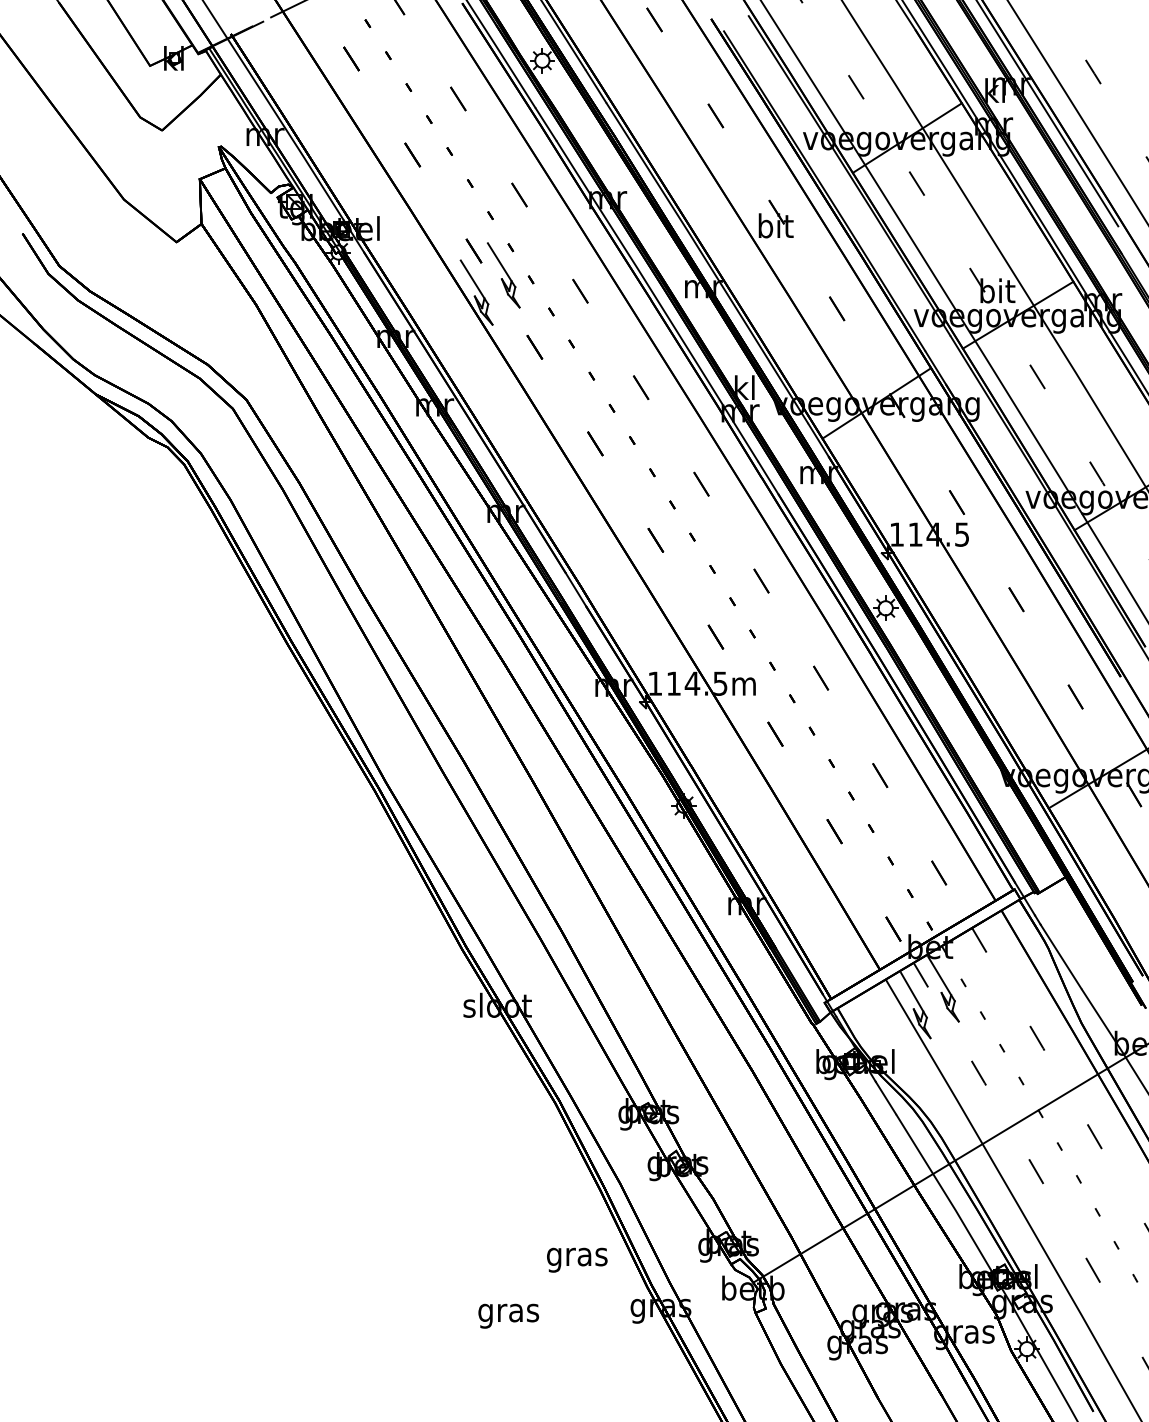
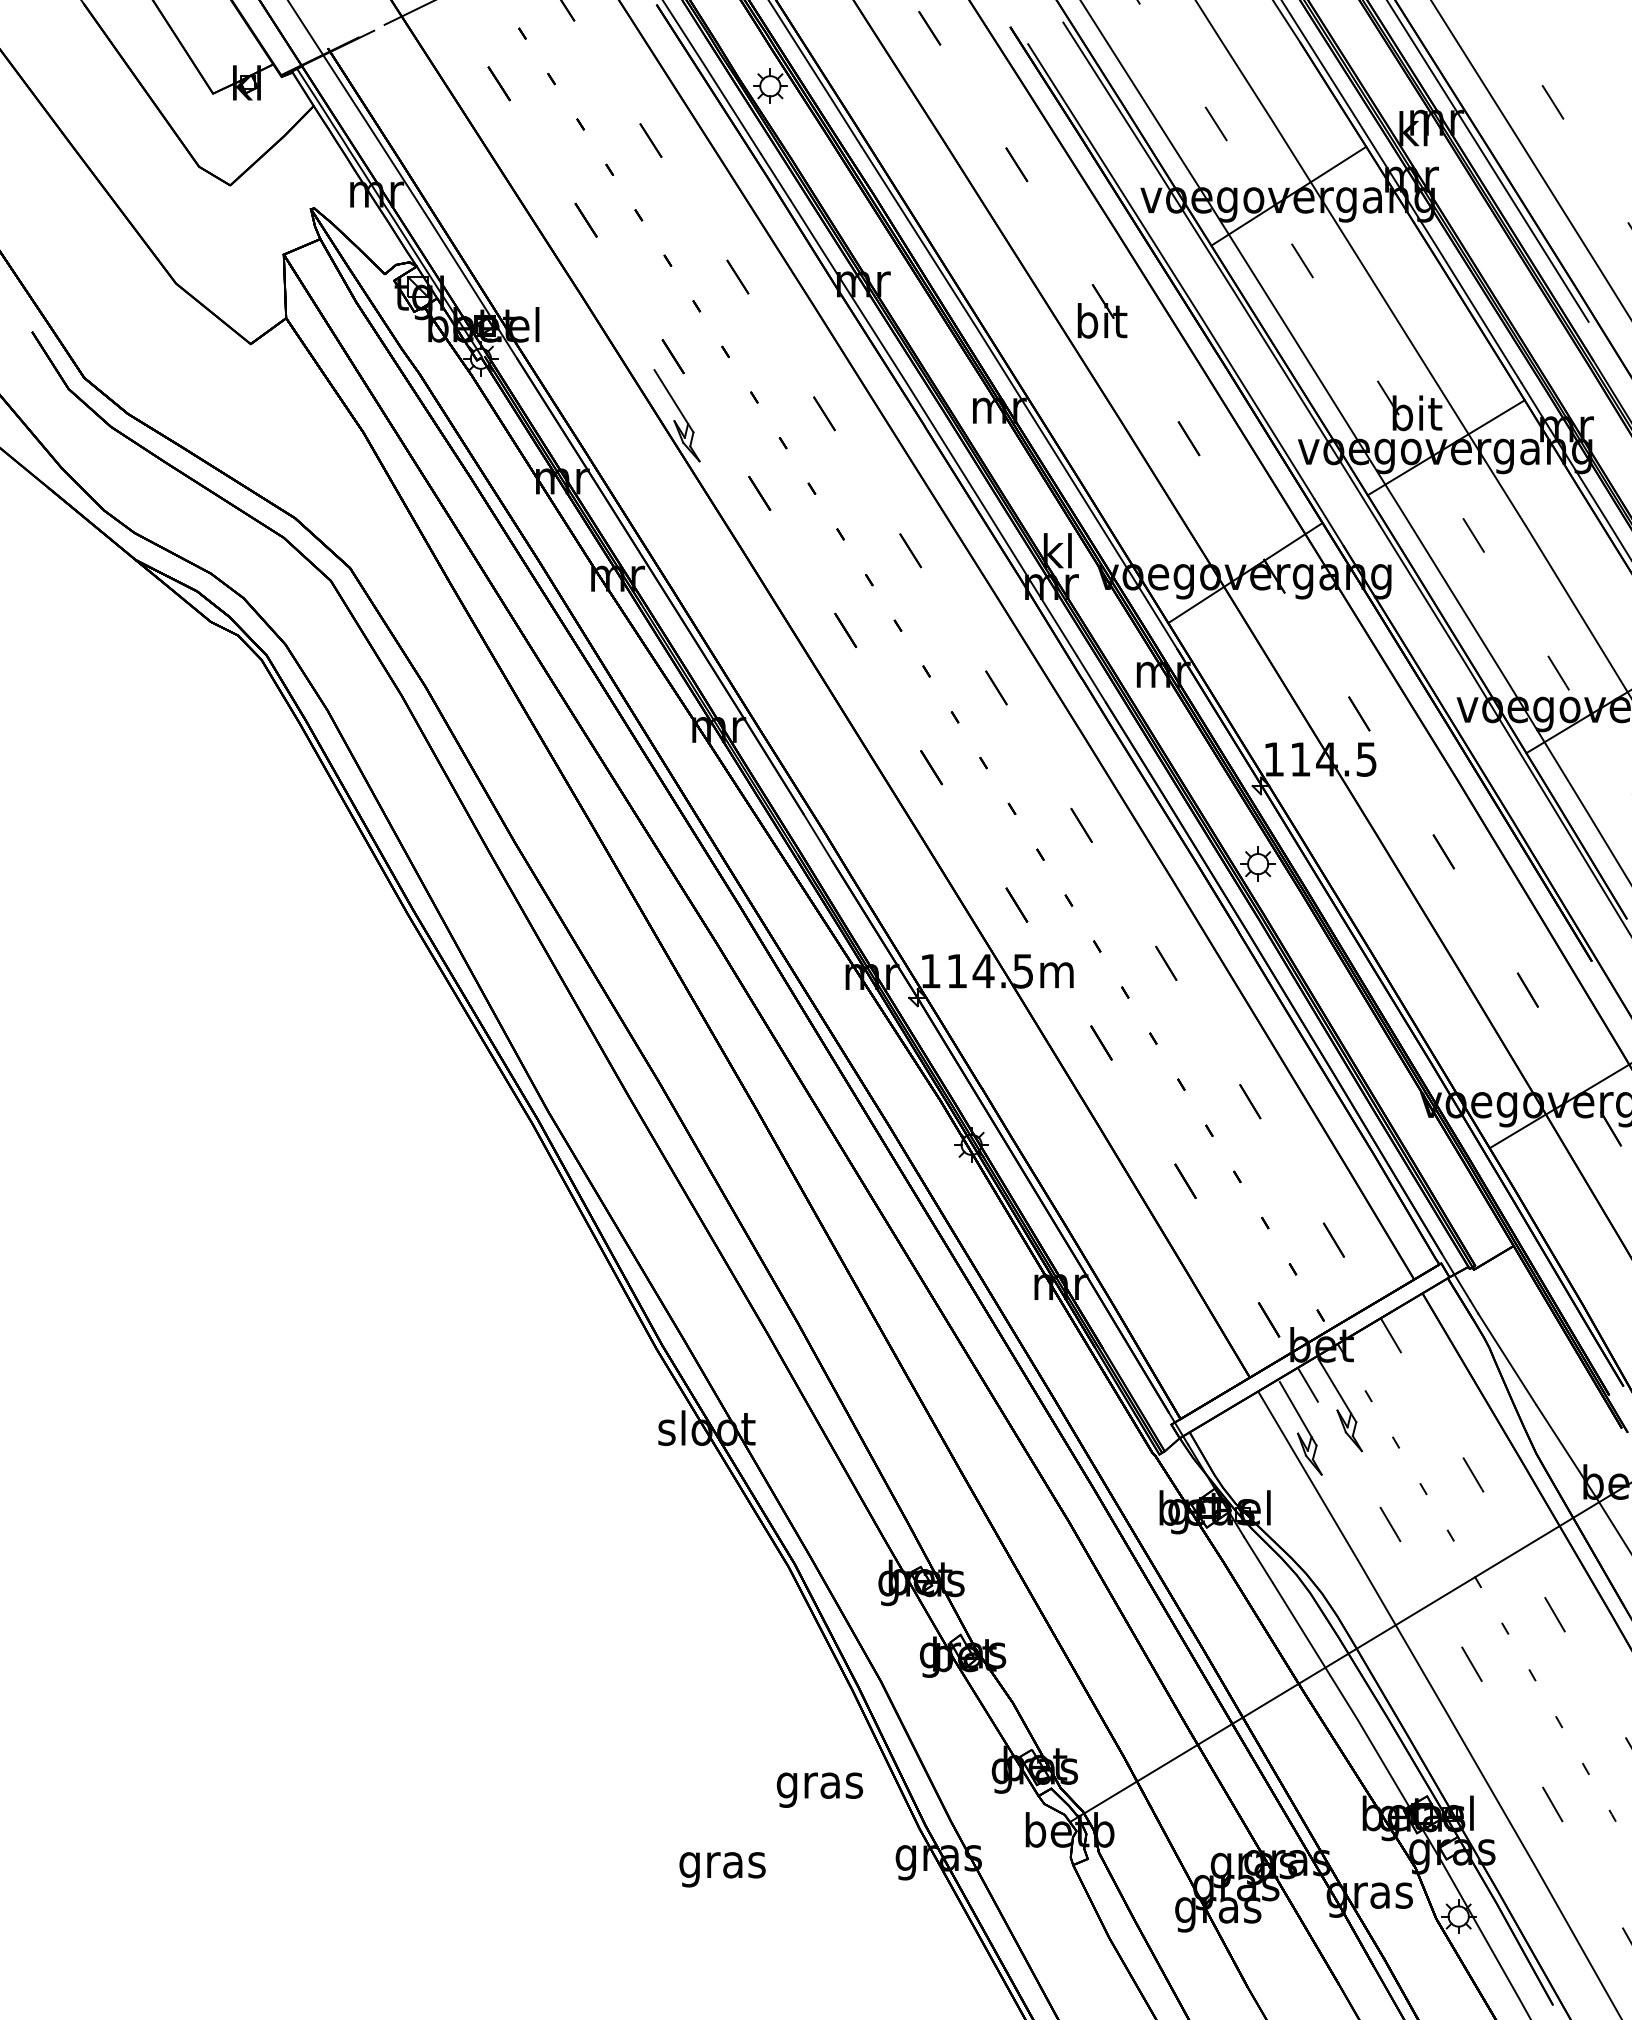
part: (503, 275) -> (715, 391), removed

